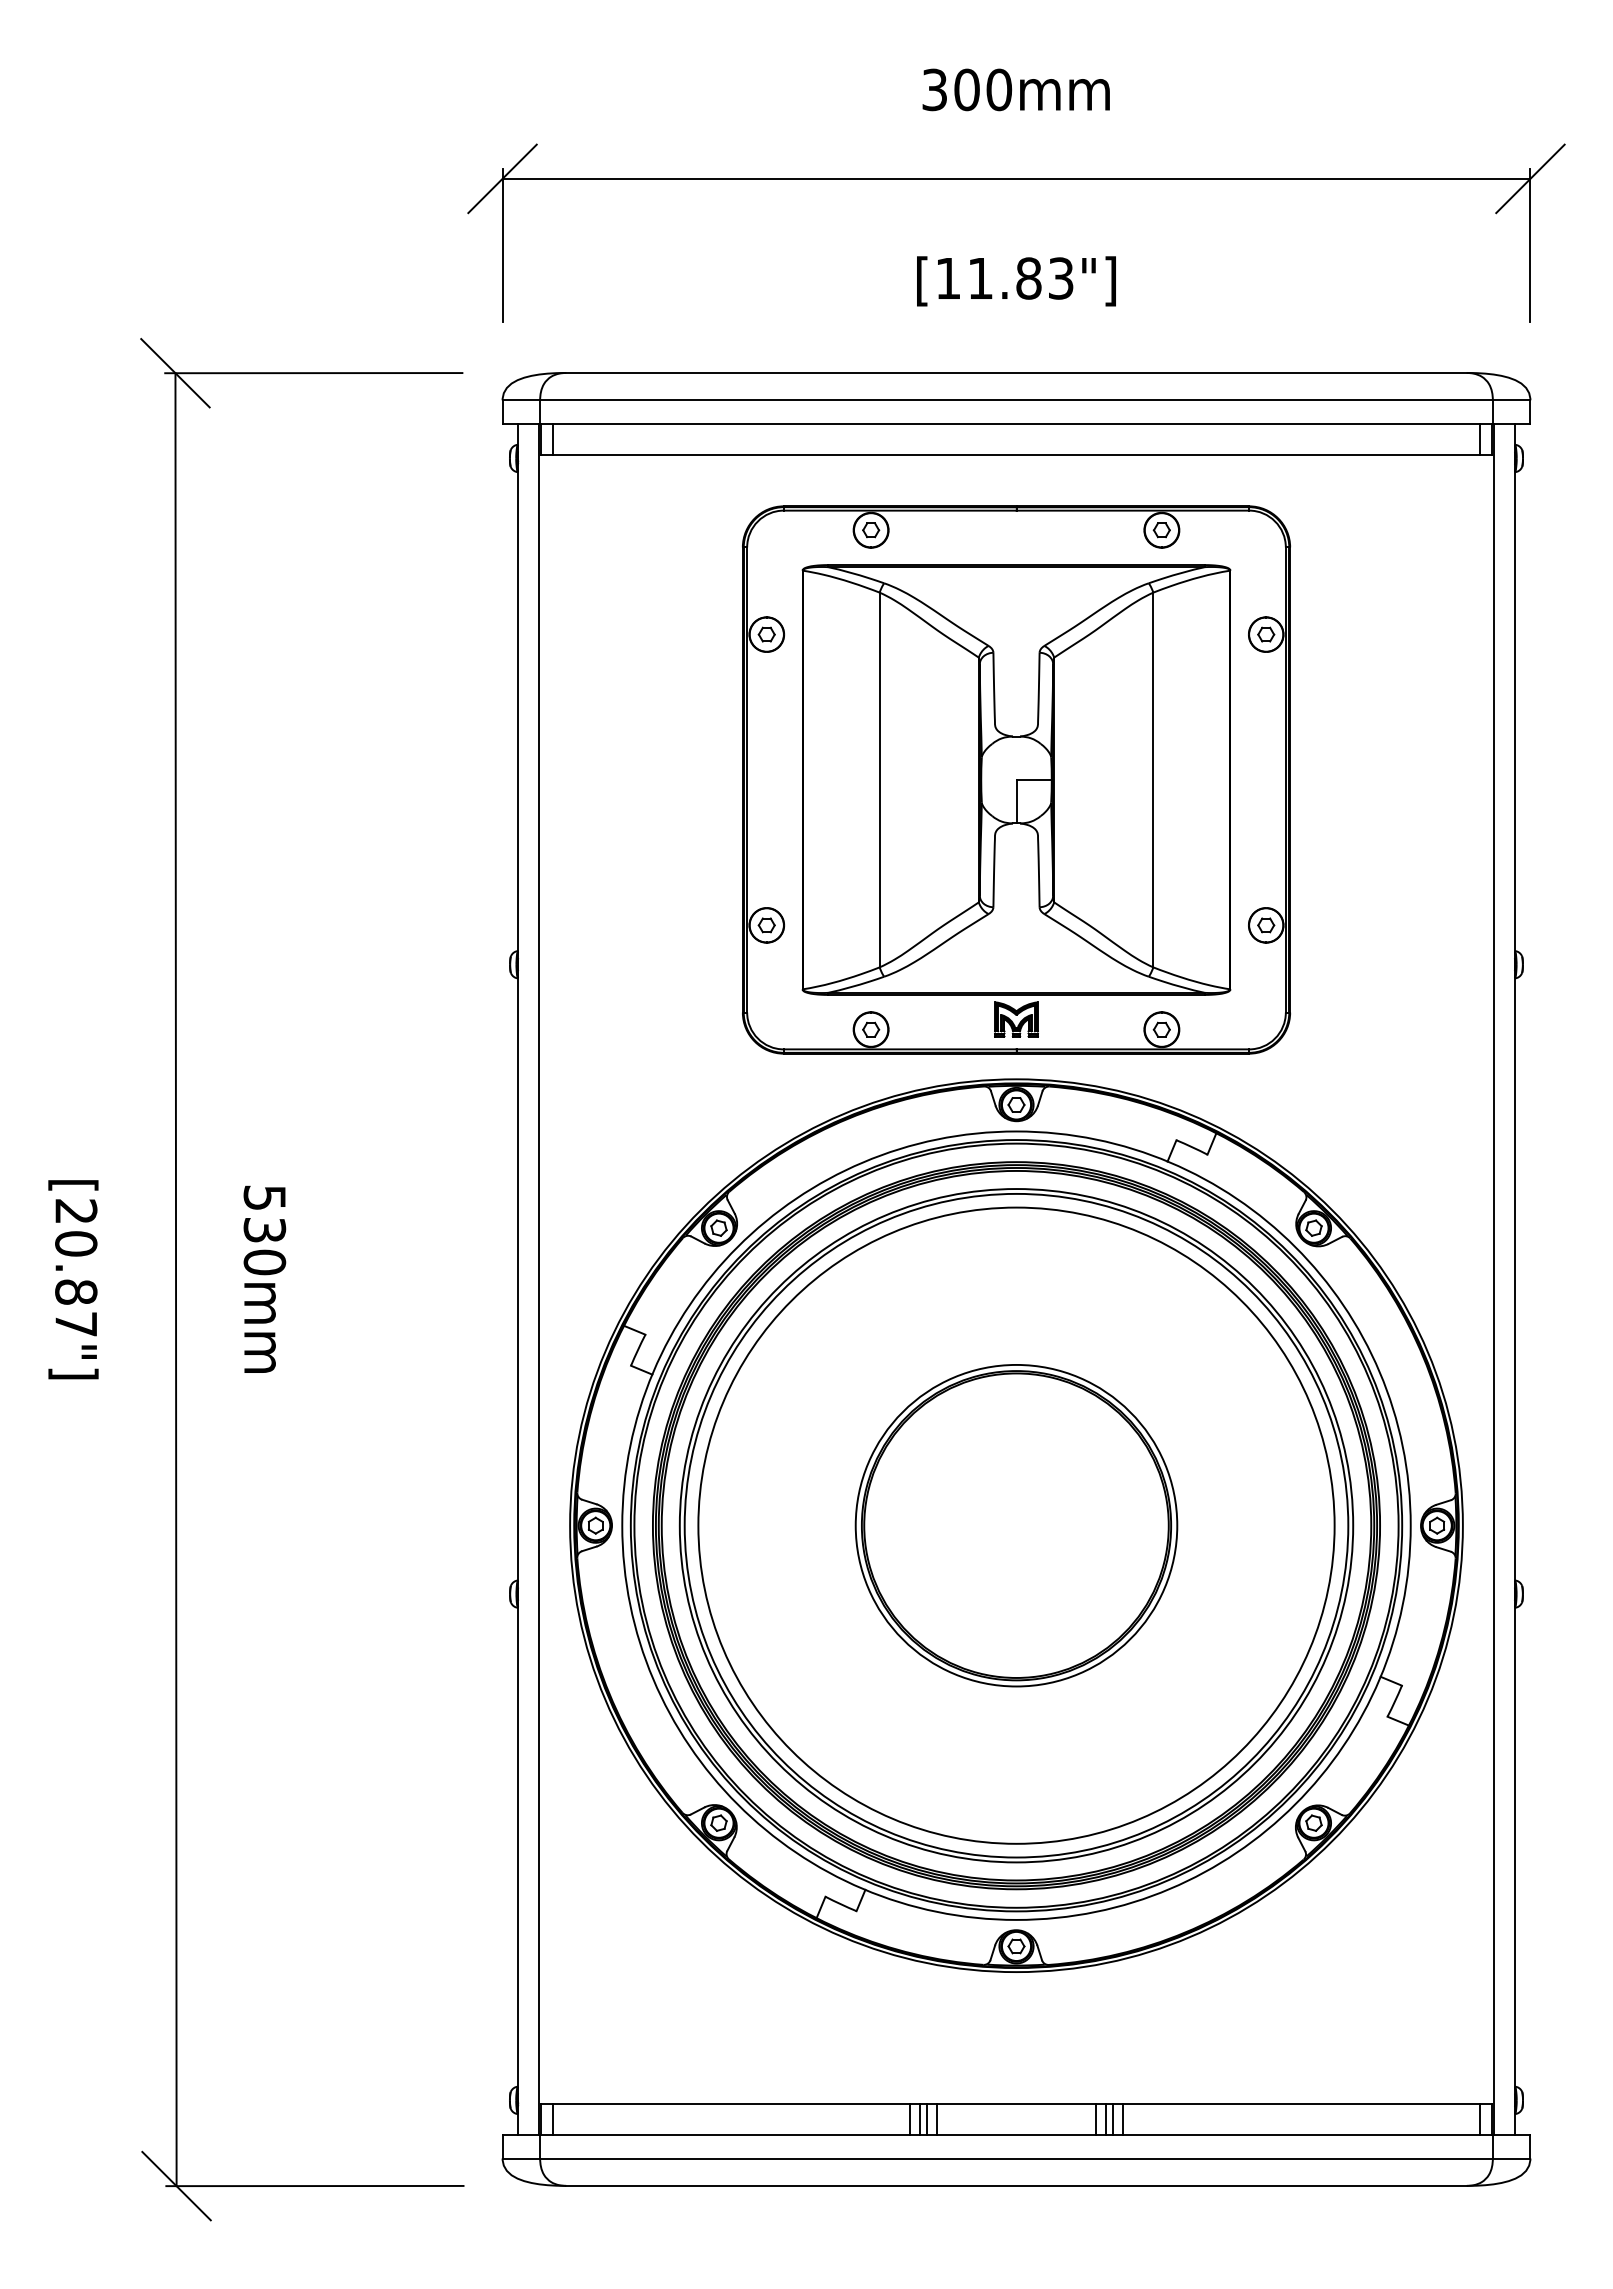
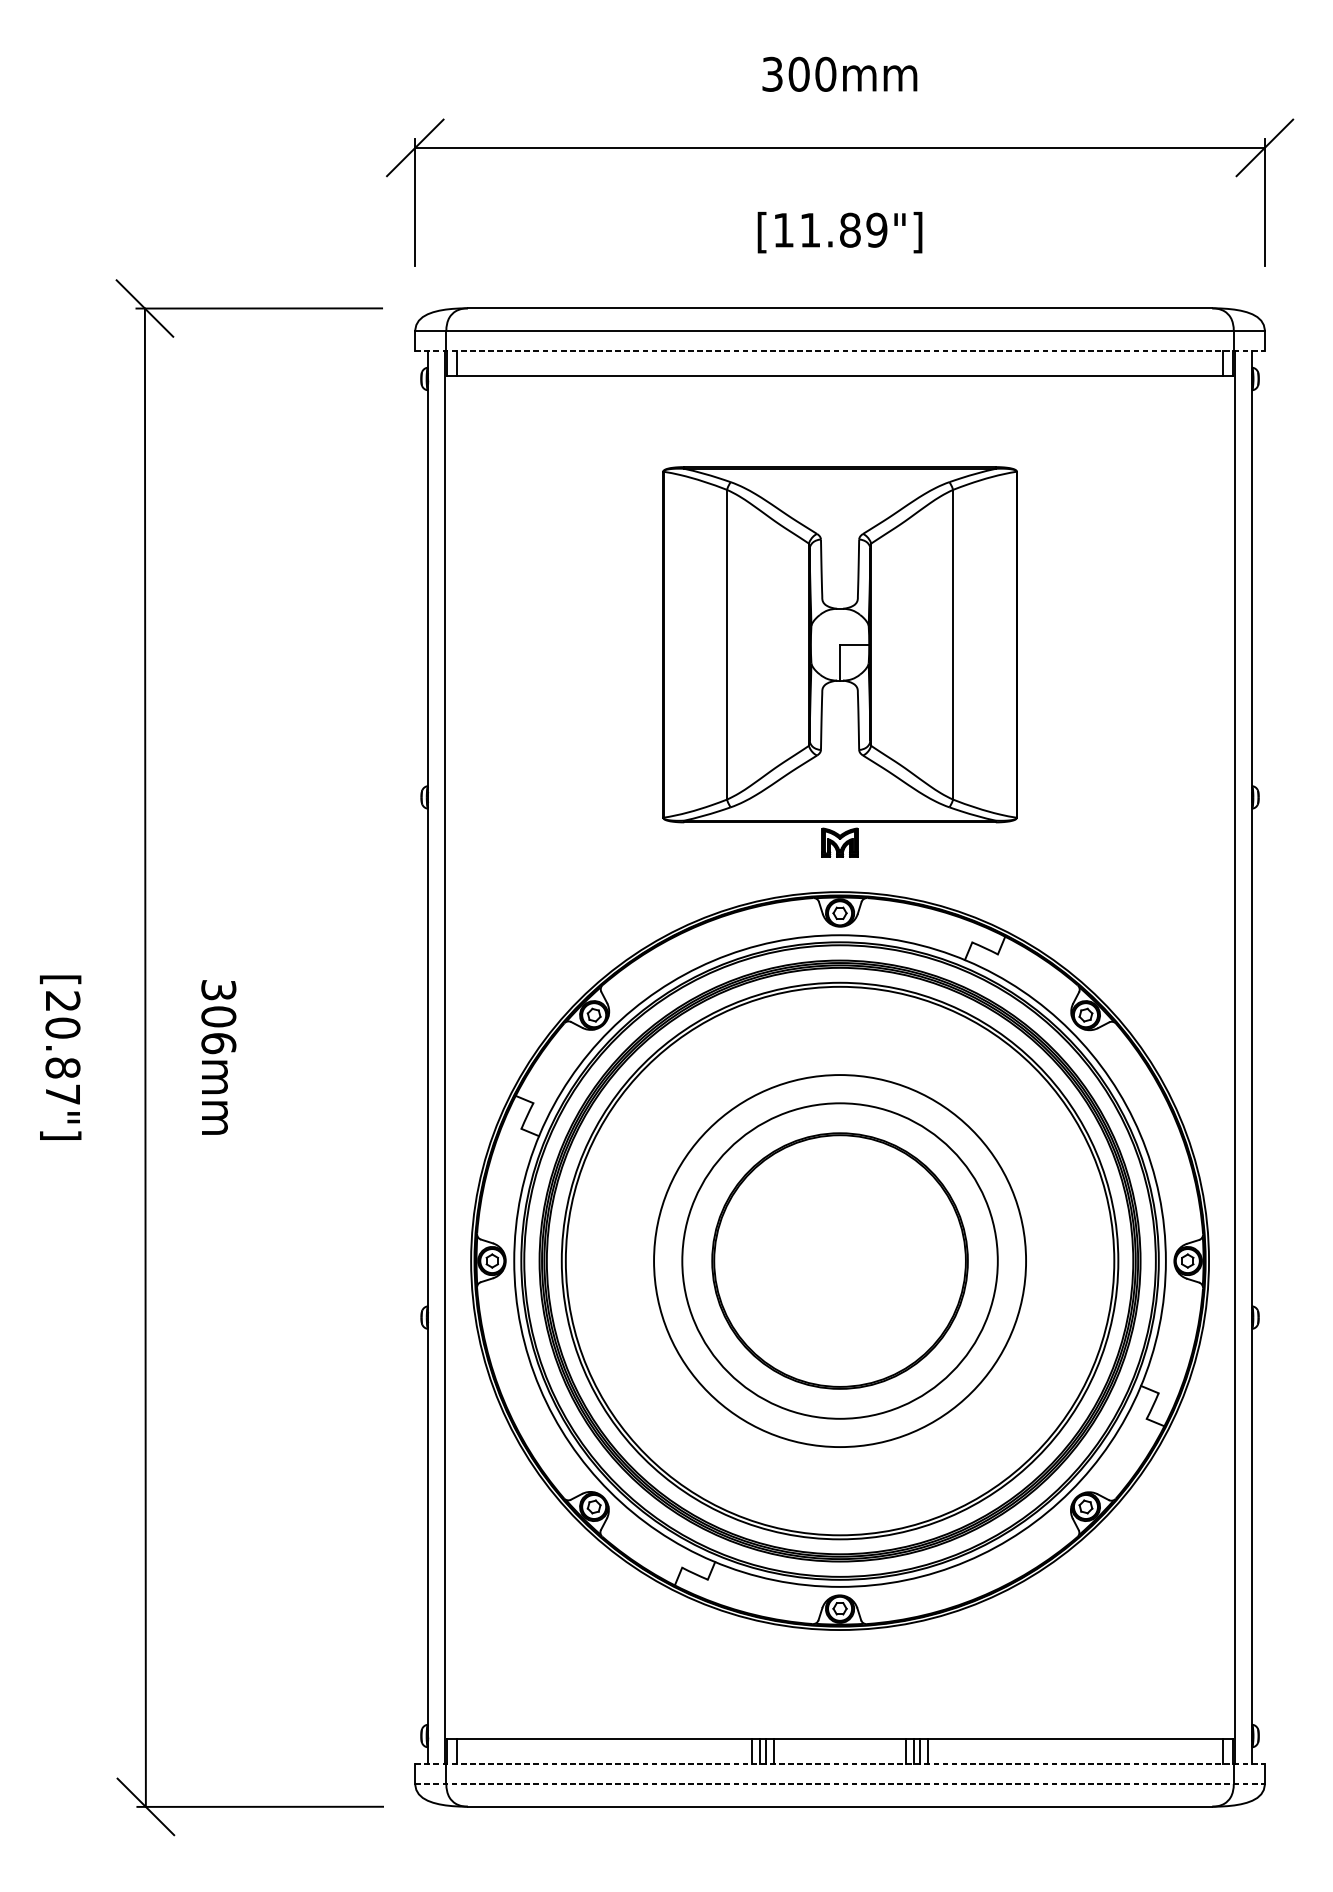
text: (1060, 278) -> (876, 230), [11.83"] -> [11.89"]
line: (1016, 424) -> (840, 350), solid -> dashed
part: (1016, 779) -> (840, 644), removed
text: (264, 1230) -> (218, 1017), 530mm -> 306mm
circle: (1016, 1525) -> (840, 1260), size x0.6
circle: (1016, 1525) -> (840, 1260), size x1.4
line: (1016, 2134) -> (840, 1764), solid -> dashed
line: (1016, 2158) -> (840, 1784), solid -> dashed

